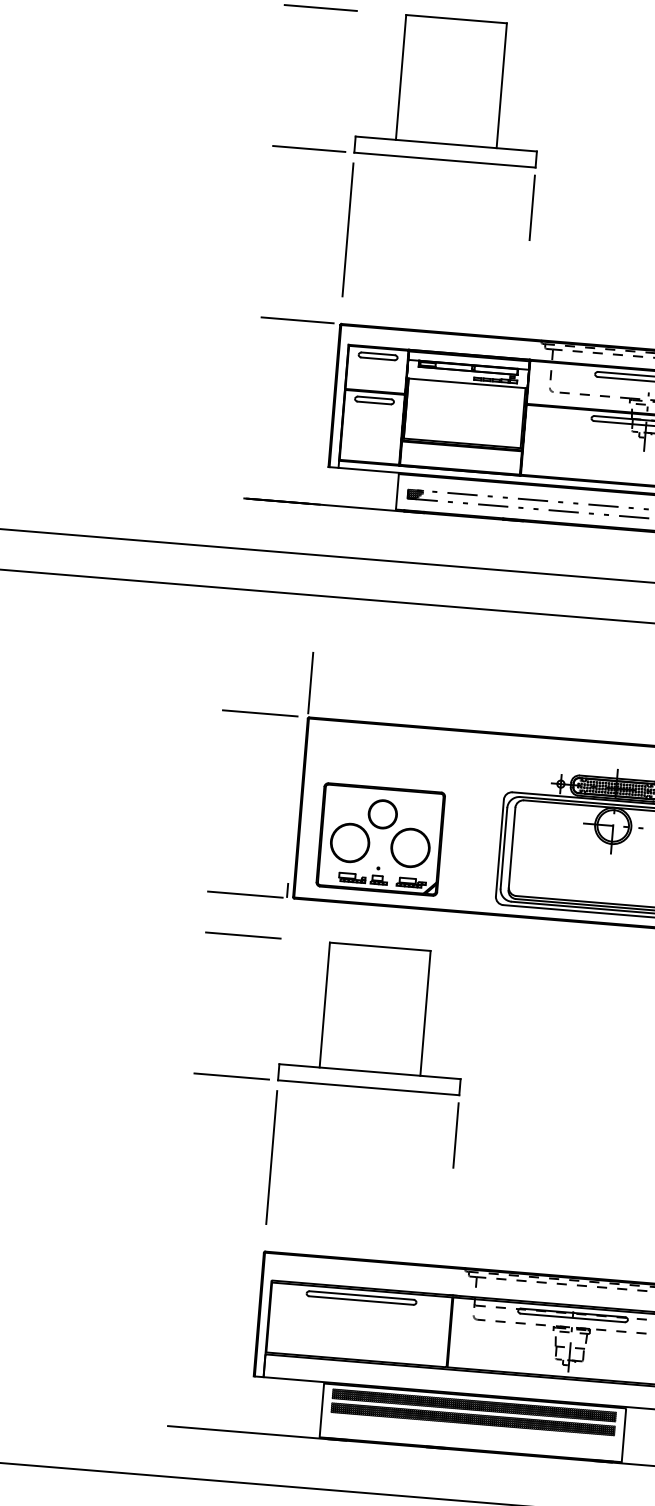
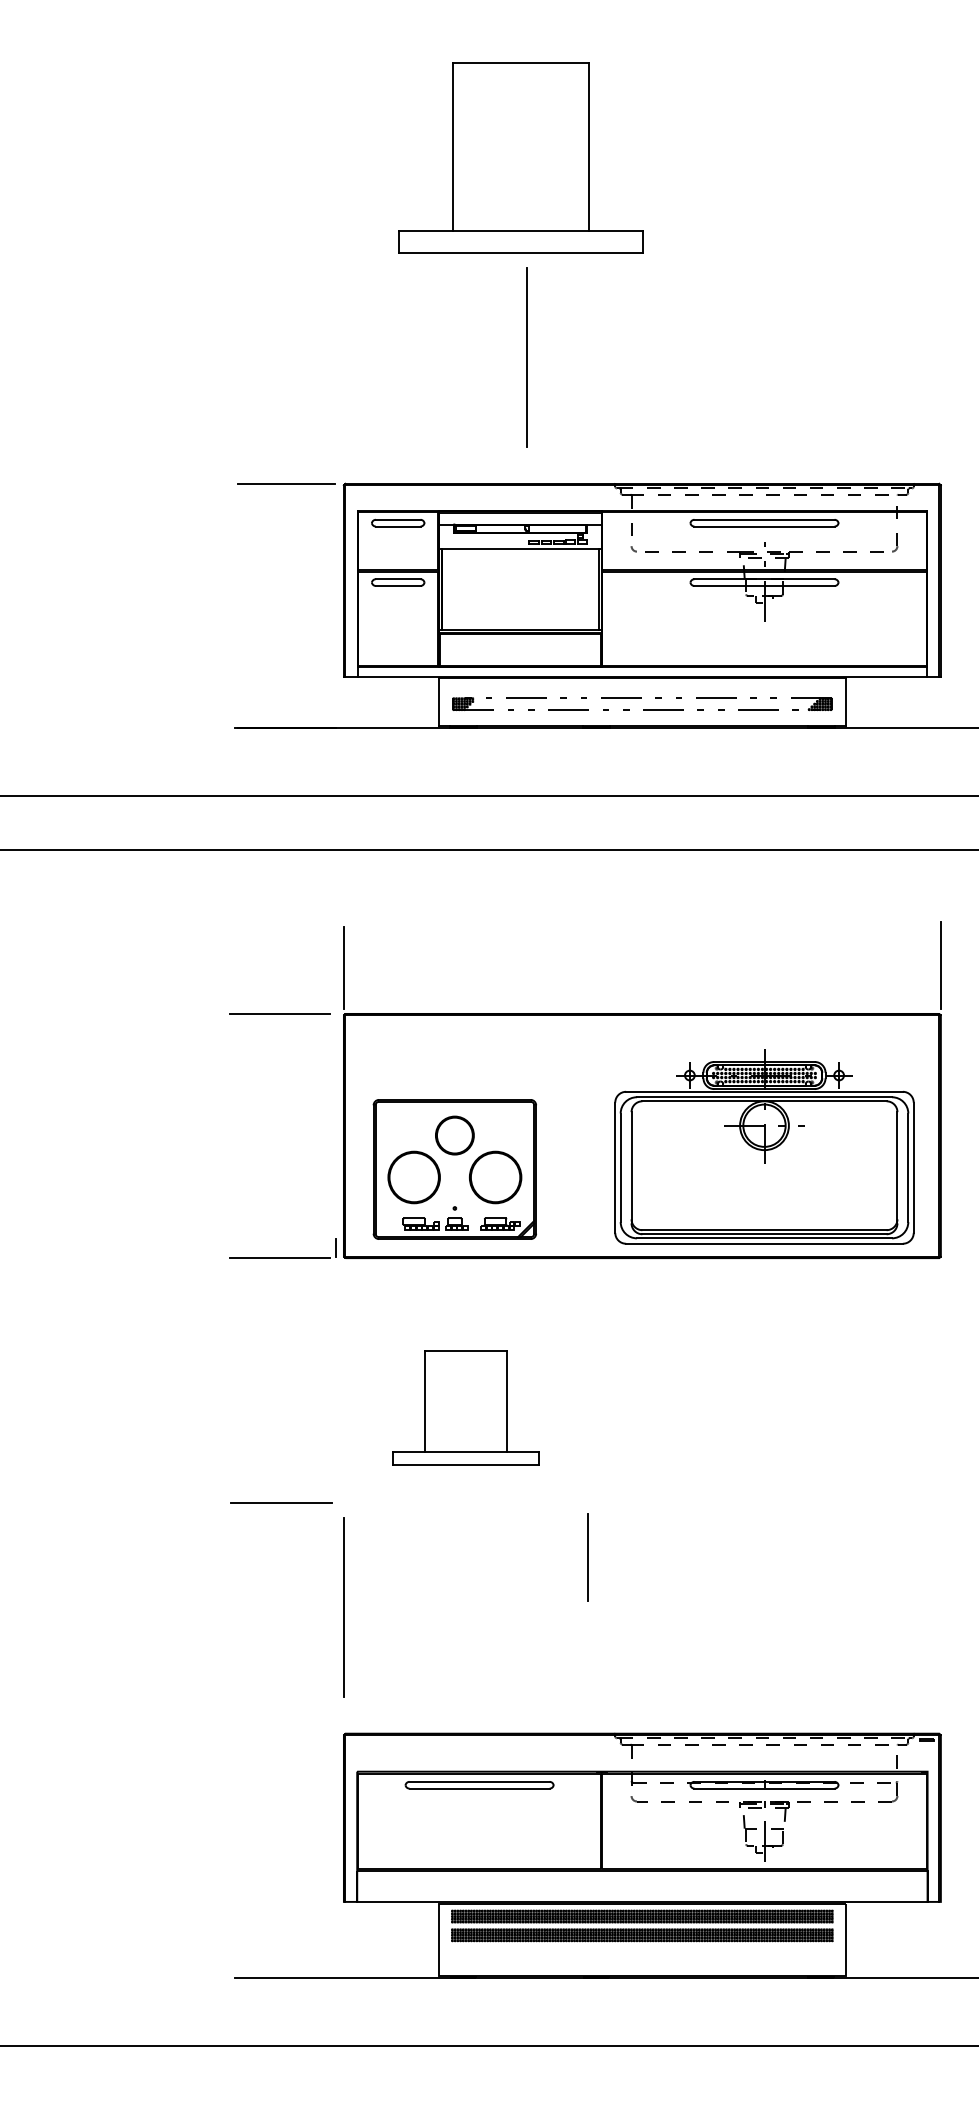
line: (320, 8) -> (282, 63), removed
part: (450, 89) -> (520, 157), moved
line: (309, 148) -> (283, 252), removed
line: (532, 207) -> (588, 307), removed
line: (347, 230) -> (526, 357), moved
line: (243, 935) -> (281, 1313), removed
part: (374, 1016) -> (465, 1407), size x0.6

